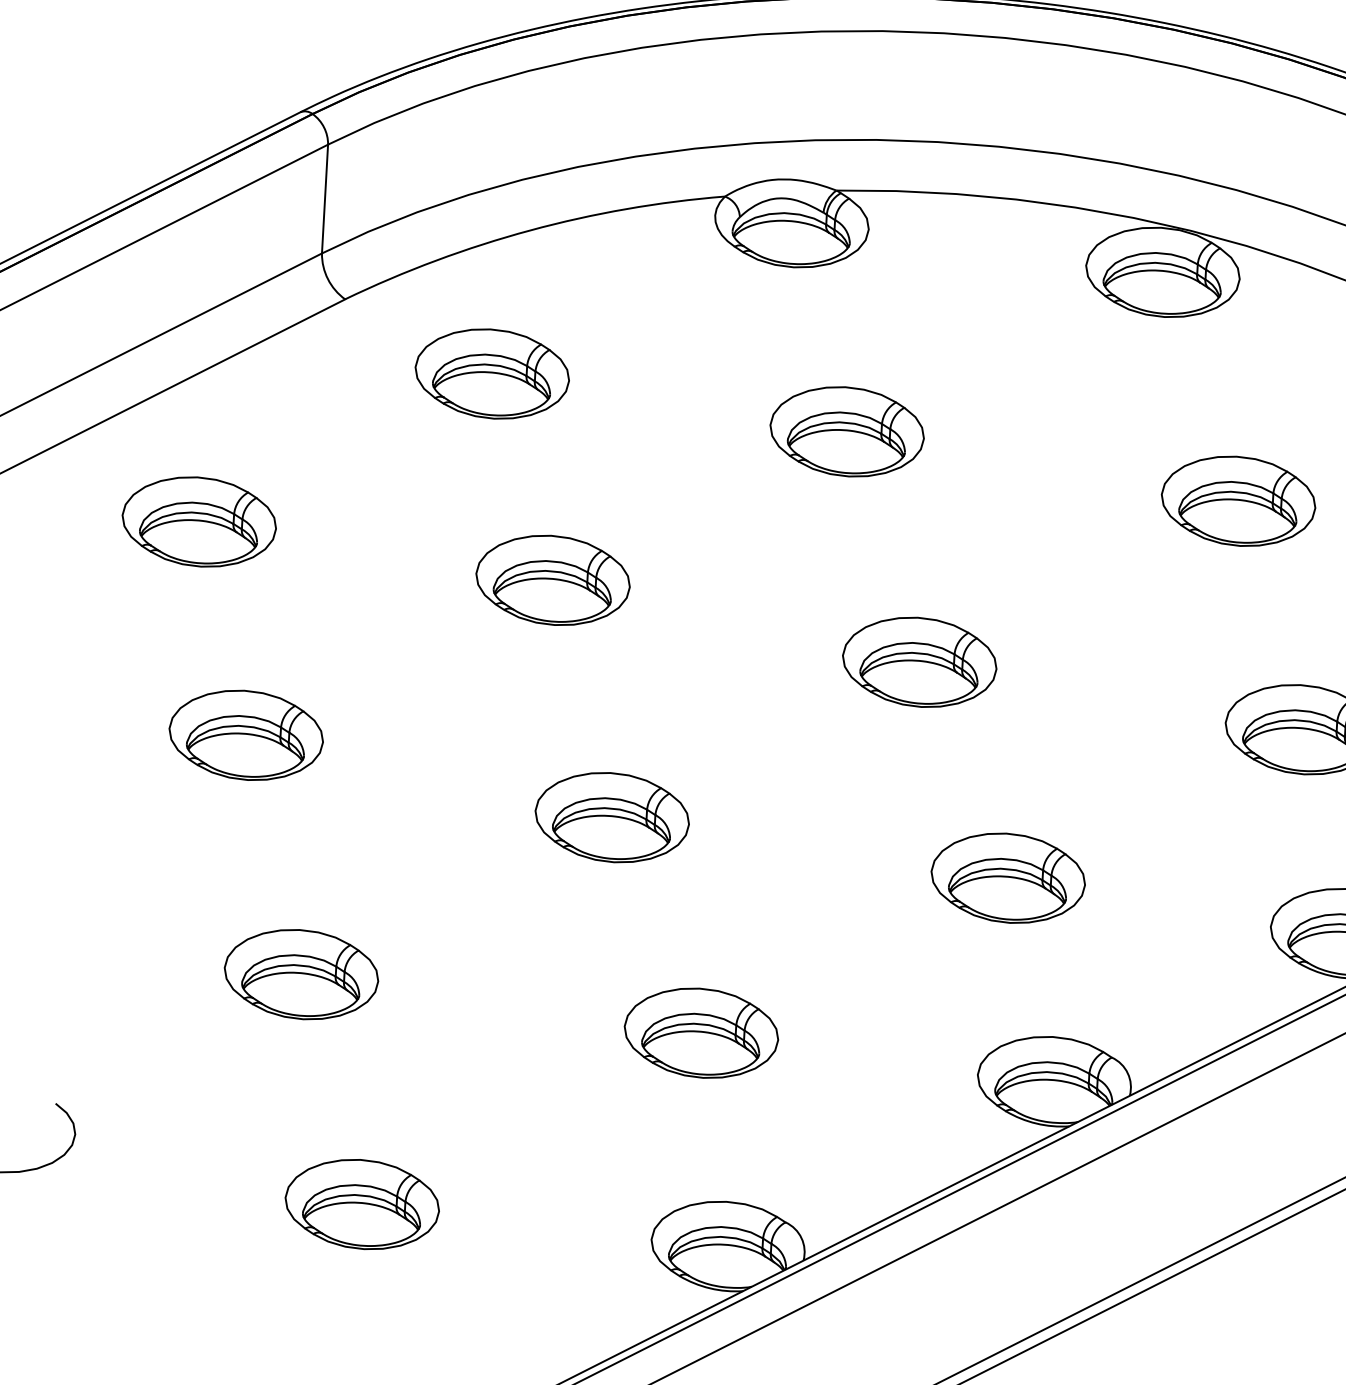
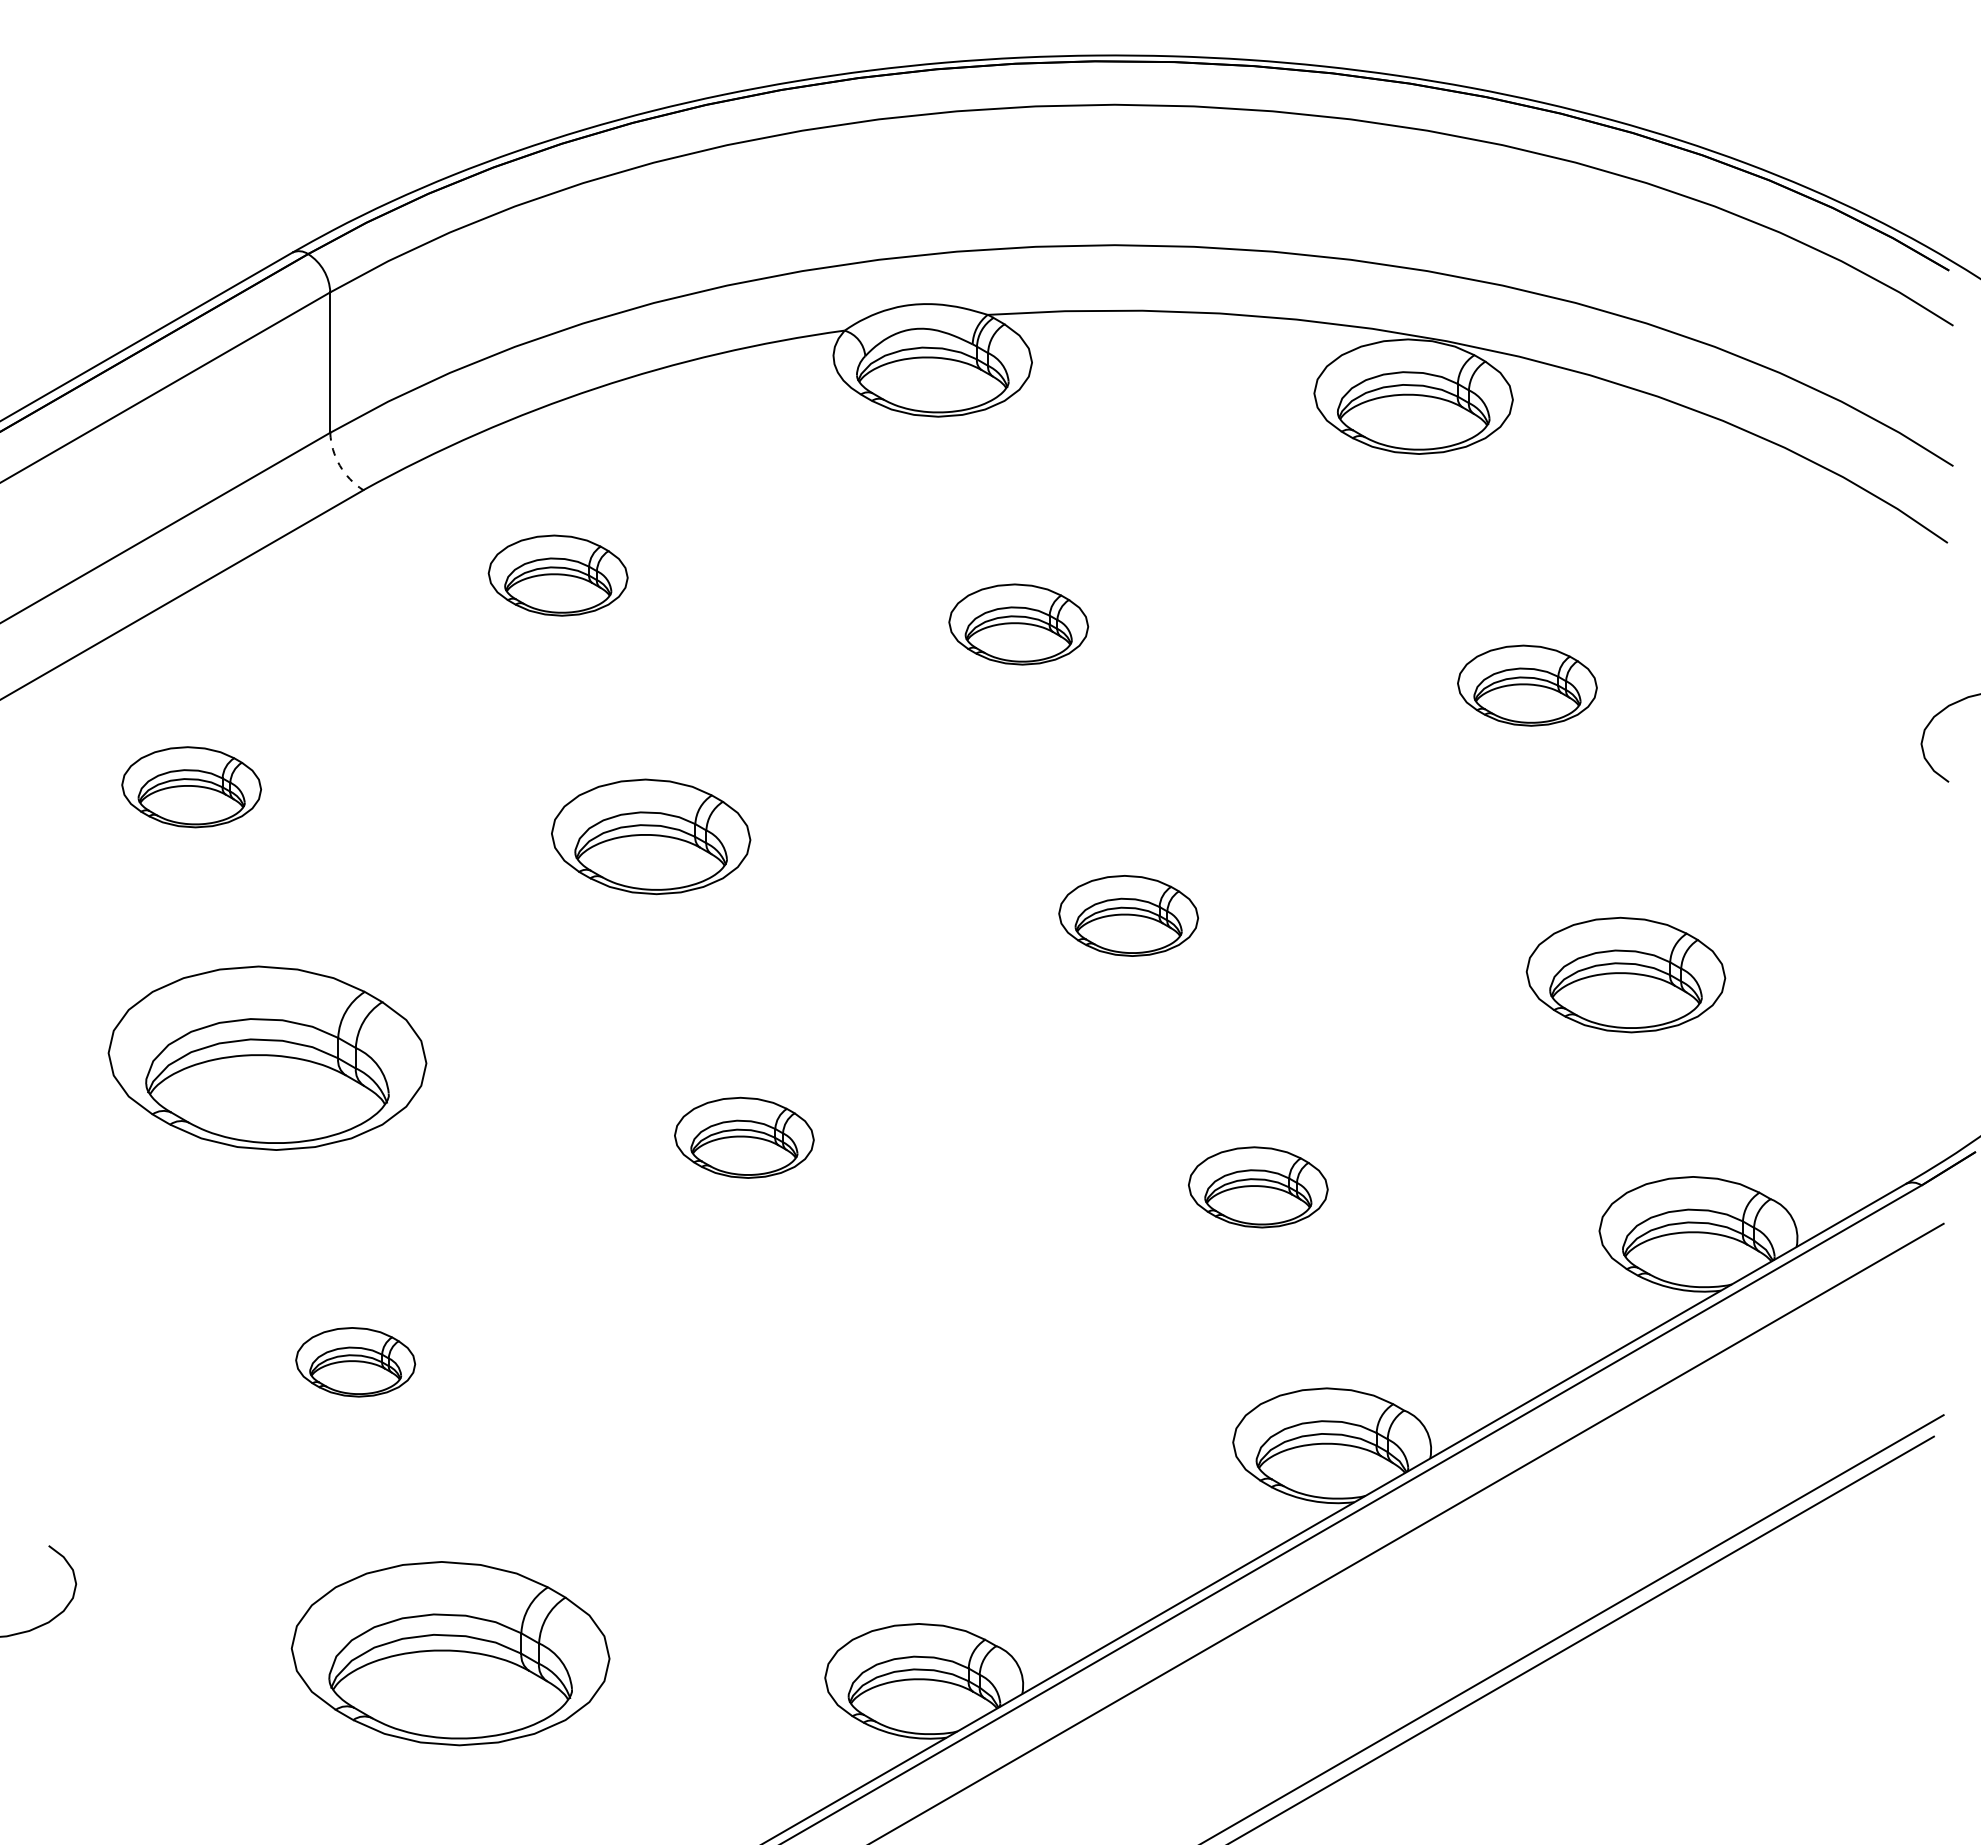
arc: (327, 279) -> (339, 465), solid -> dashed
part: (492, 373) -> (558, 575), size x0.7
part: (846, 431) -> (1018, 624), size x0.7
part: (1238, 501) -> (1527, 685), size x0.7
part: (199, 522) -> (191, 787), size x0.7
part: (919, 662) -> (1128, 915), size x0.7
part: (246, 735) -> (267, 1058), size x1.6
part: (612, 817) -> (744, 1137), size x0.7
part: (1008, 878) -> (1258, 1187), size x0.7
part: (301, 974) -> (355, 1362), size x0.6
part: (701, 1032) -> (874, 1408), removed
part: (362, 1204) -> (450, 1653), size x1.6

